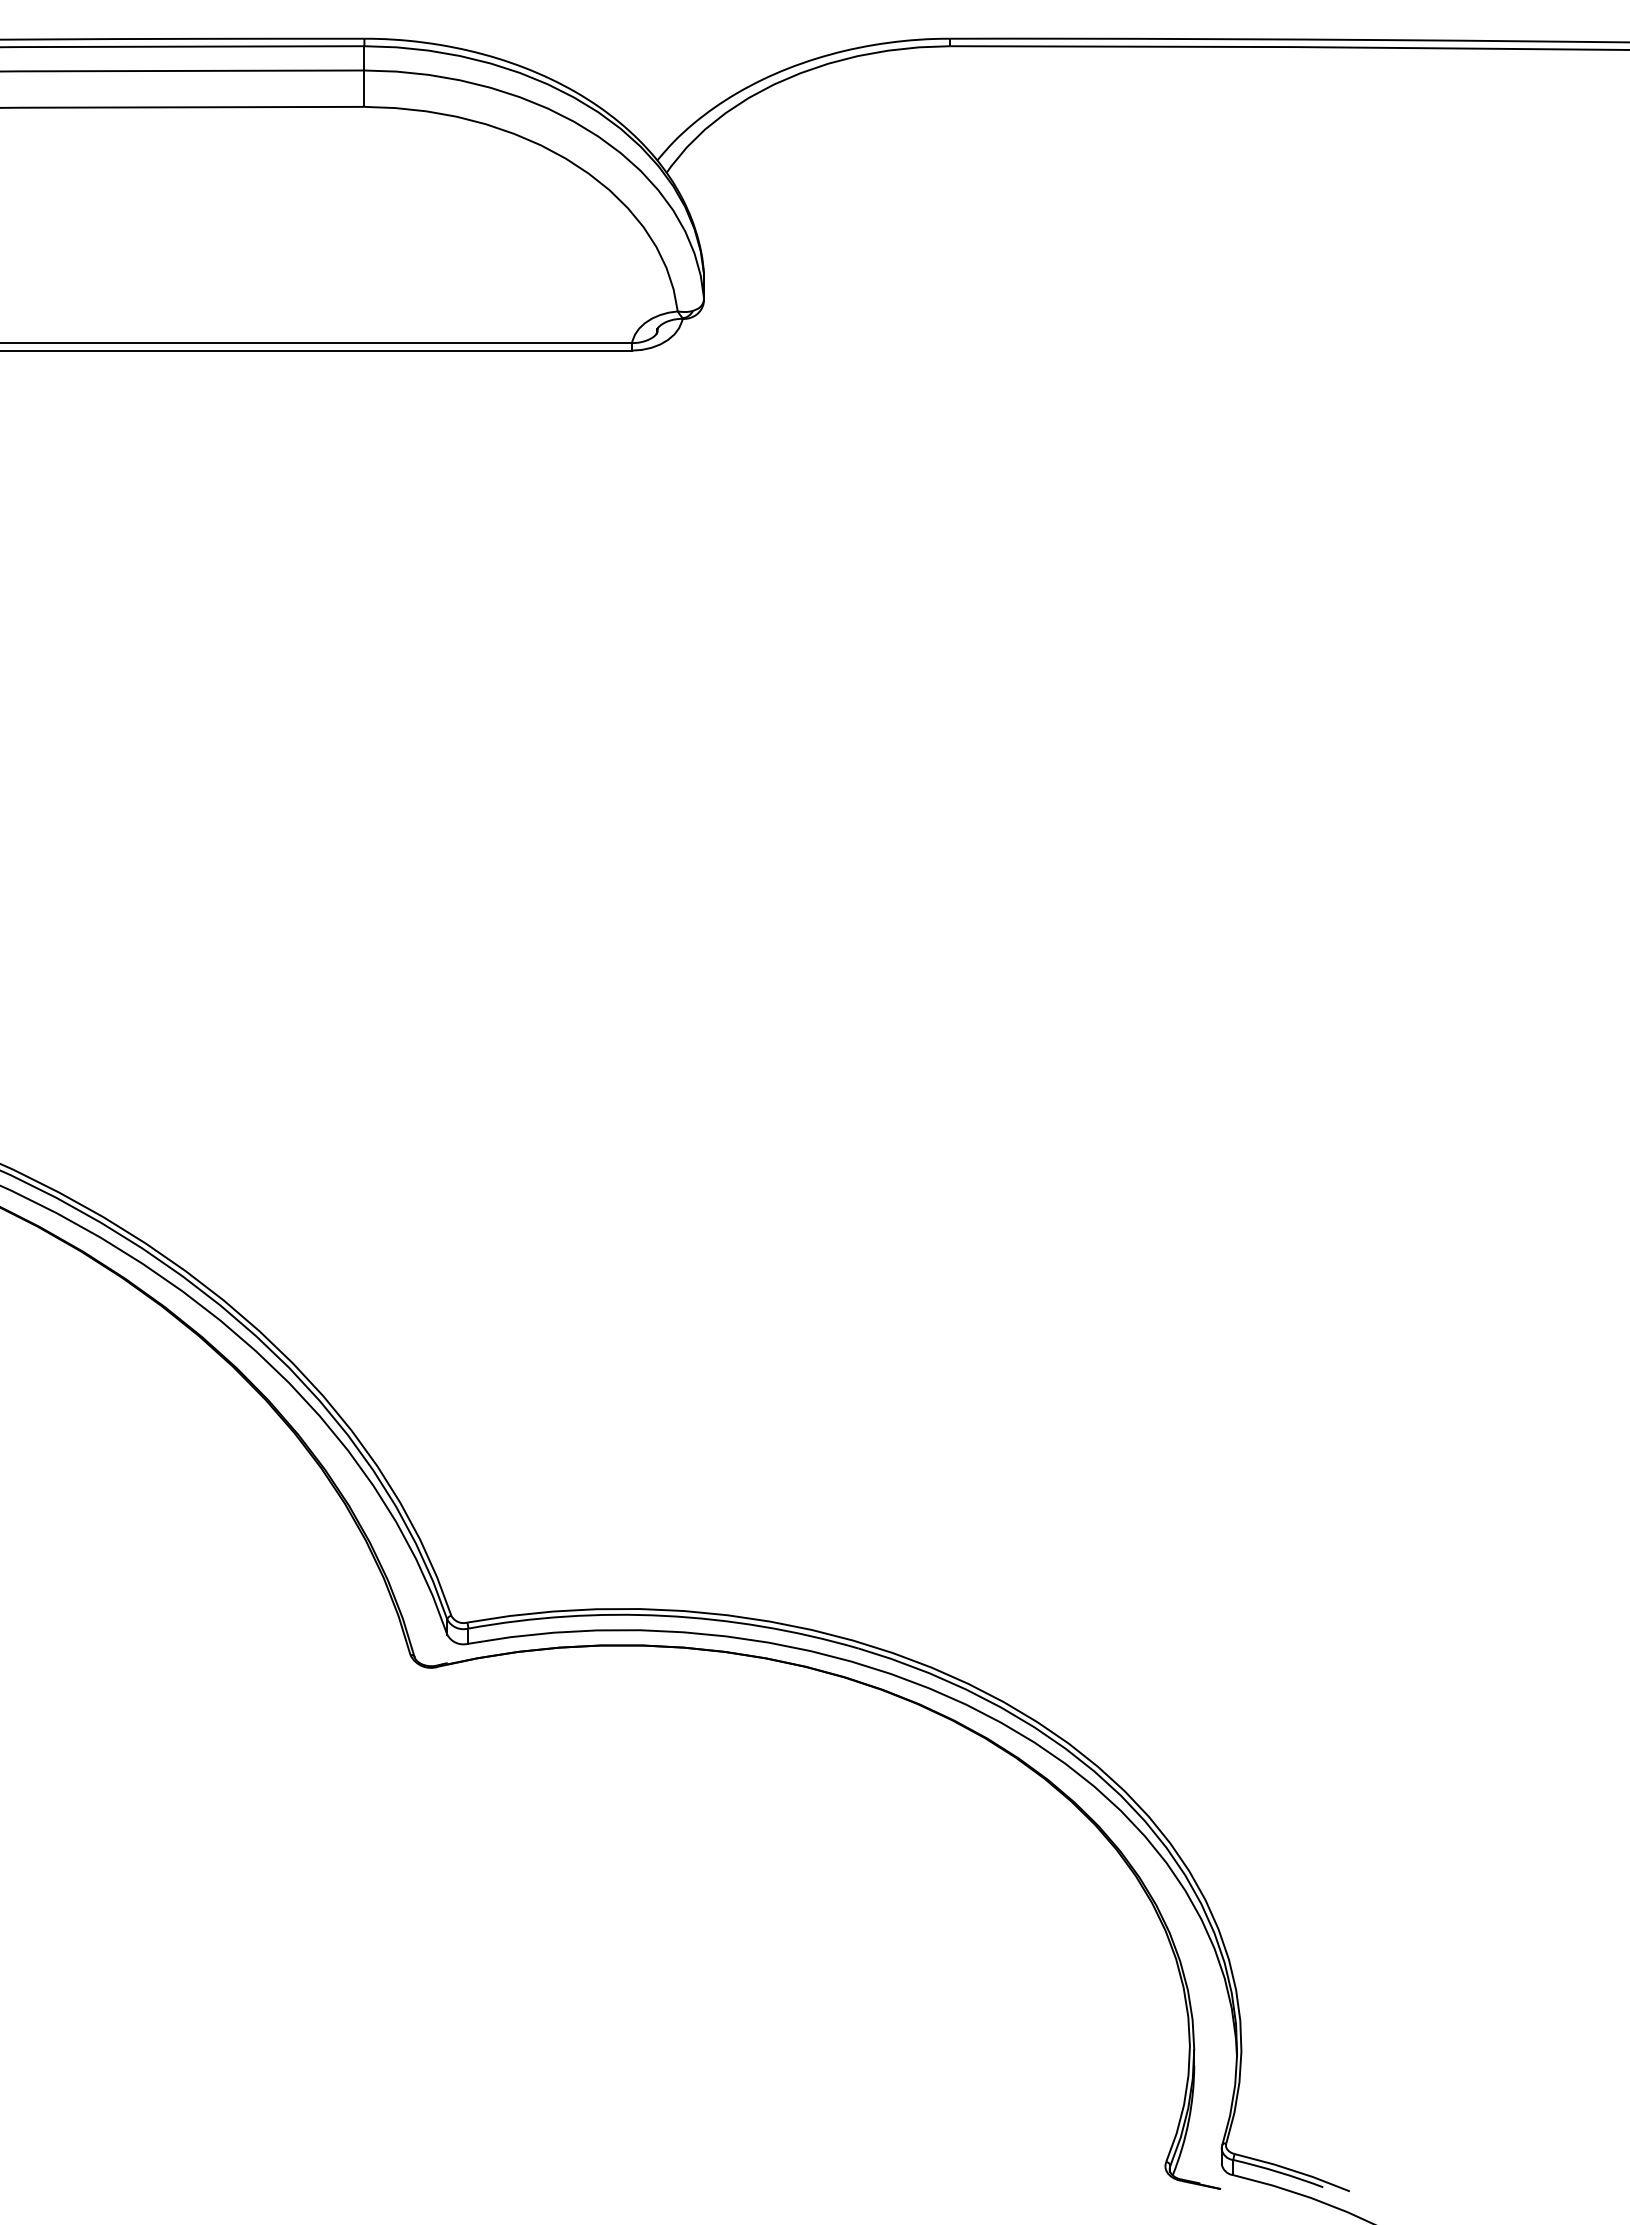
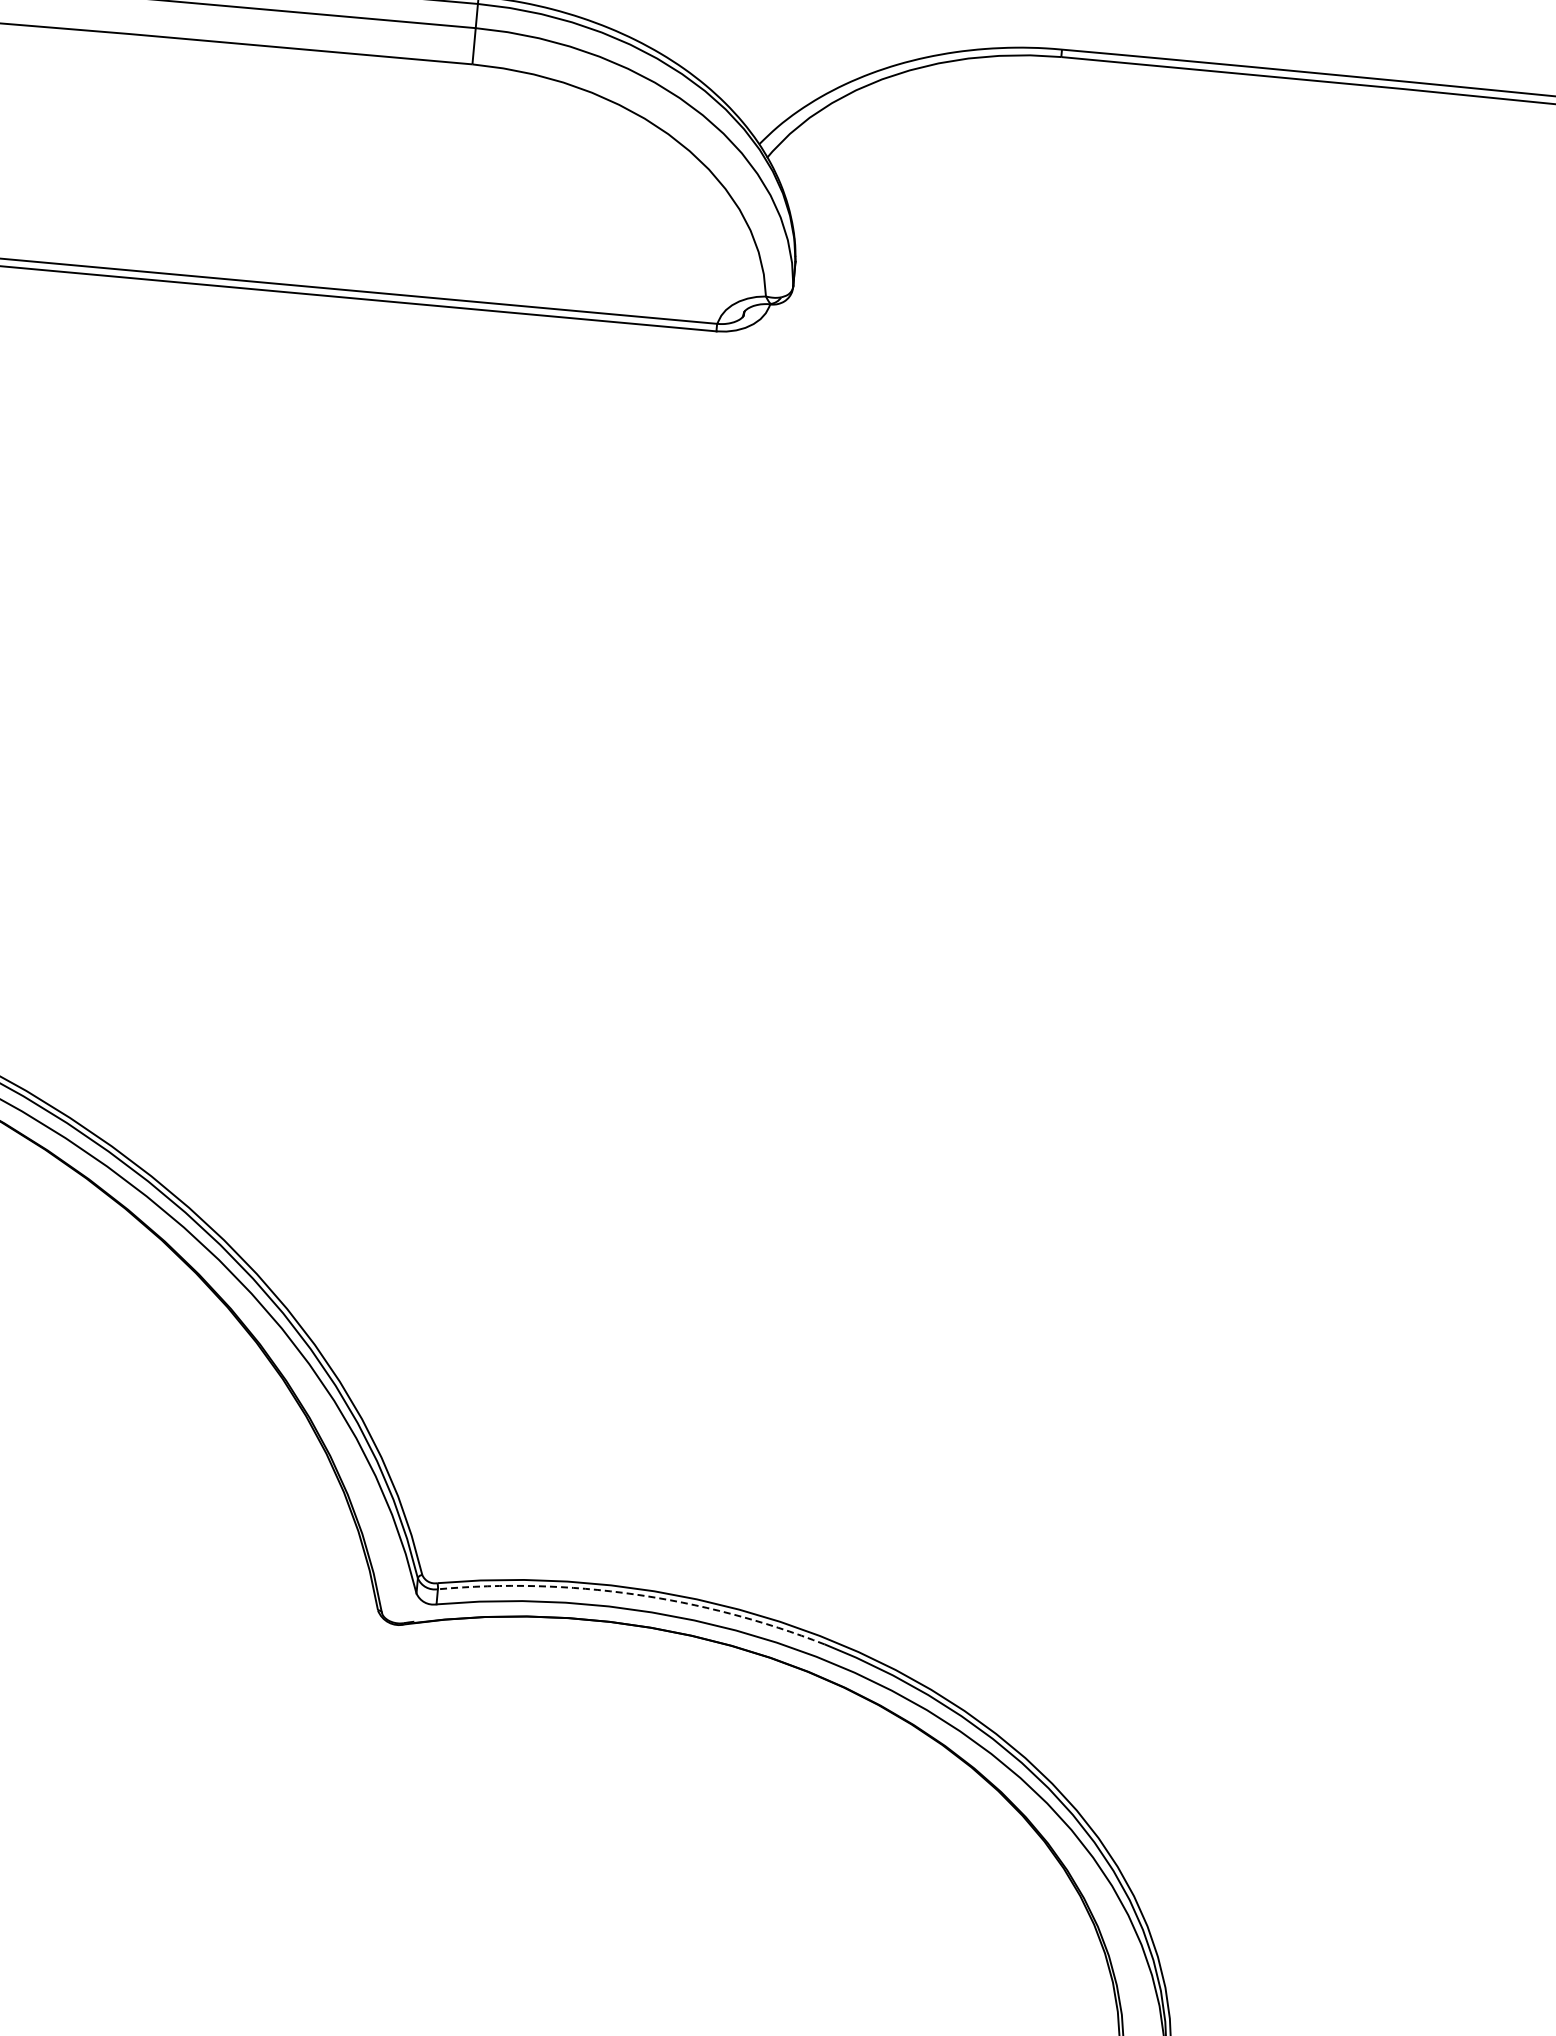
arc: (664, 1615) -> (634, 1593), solid -> dashed

